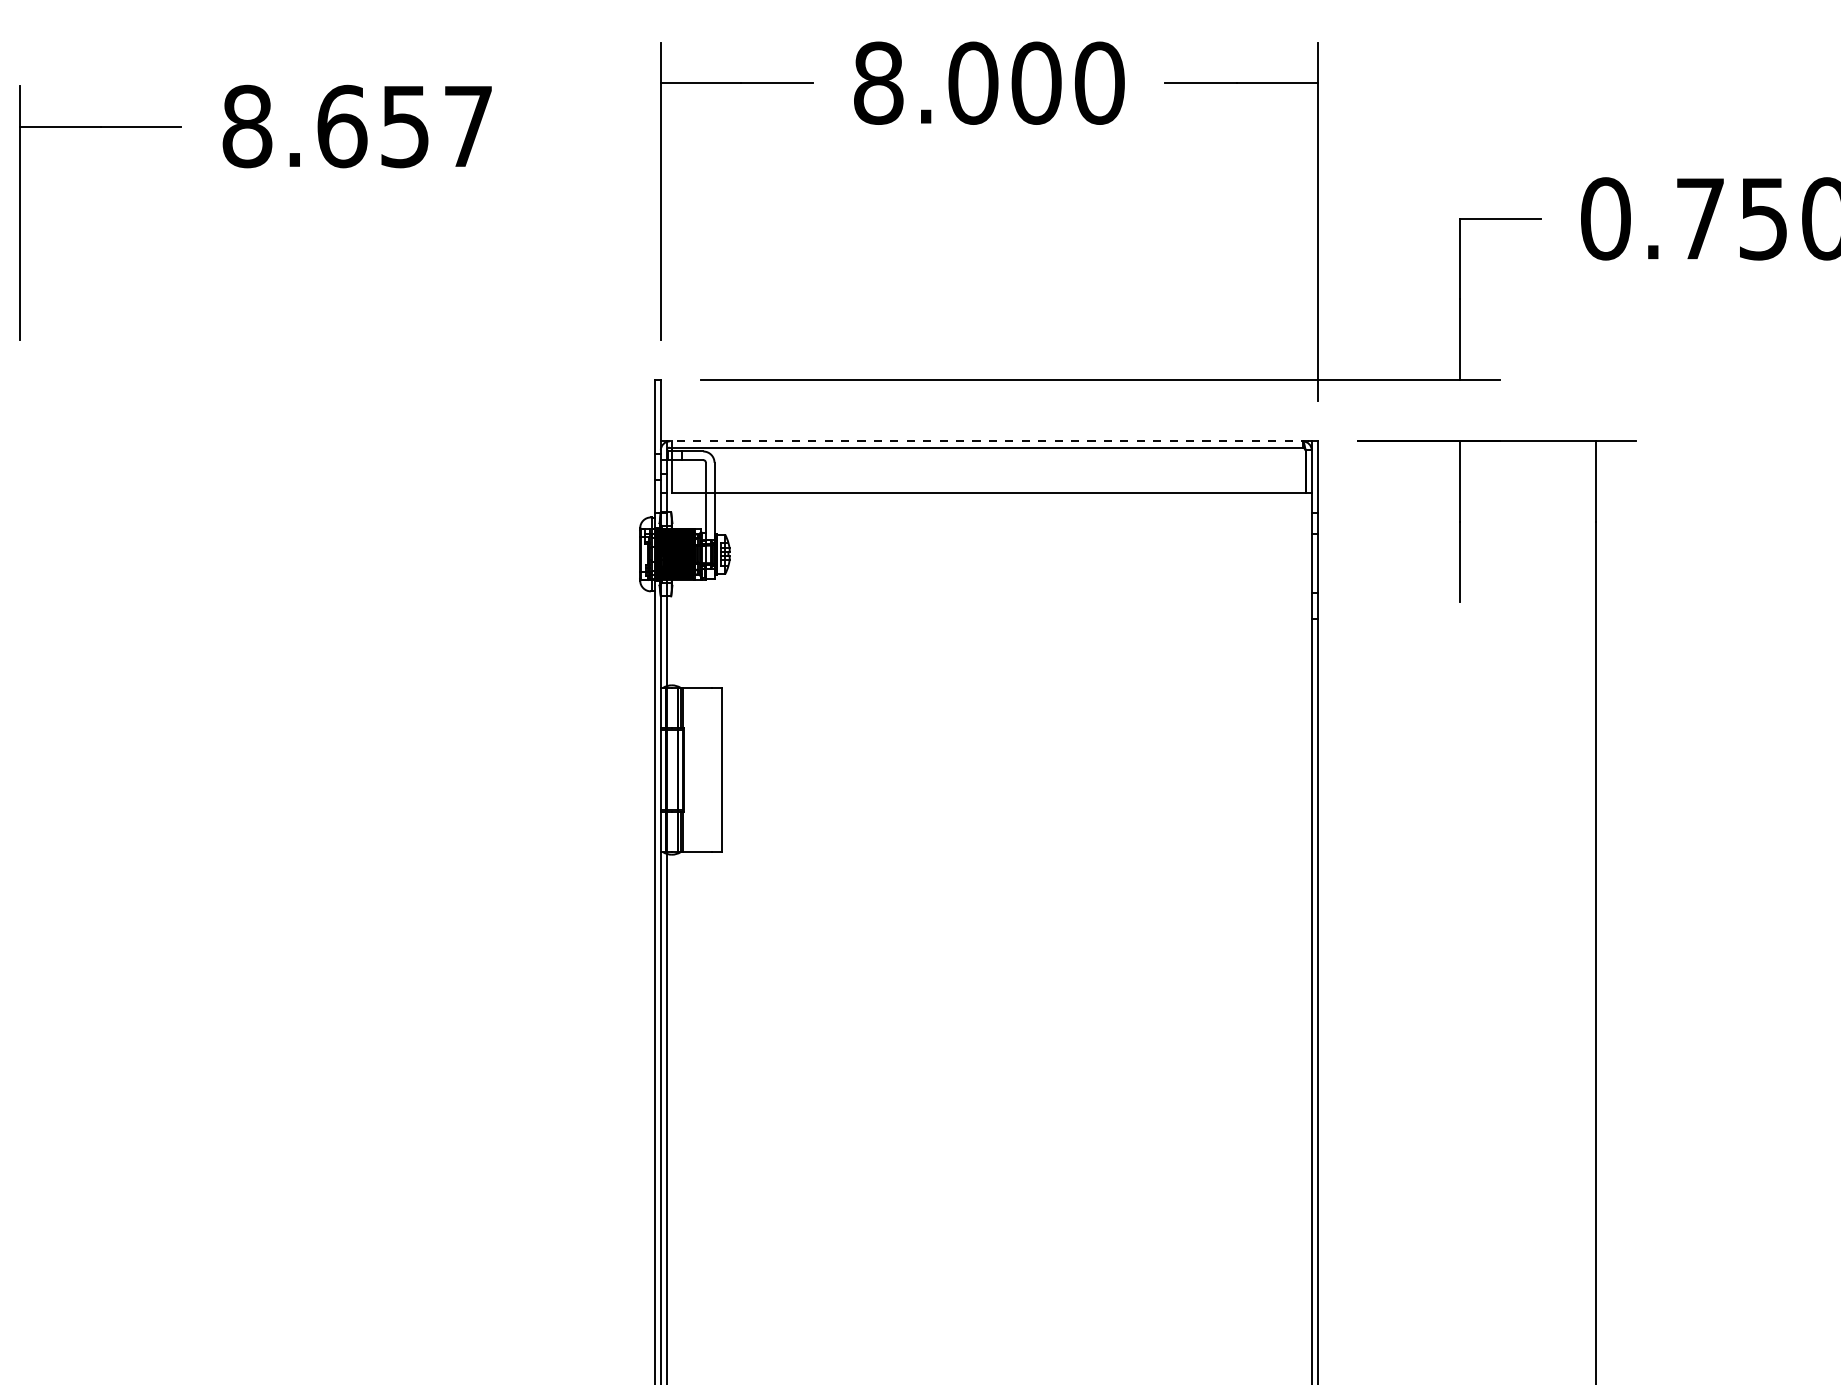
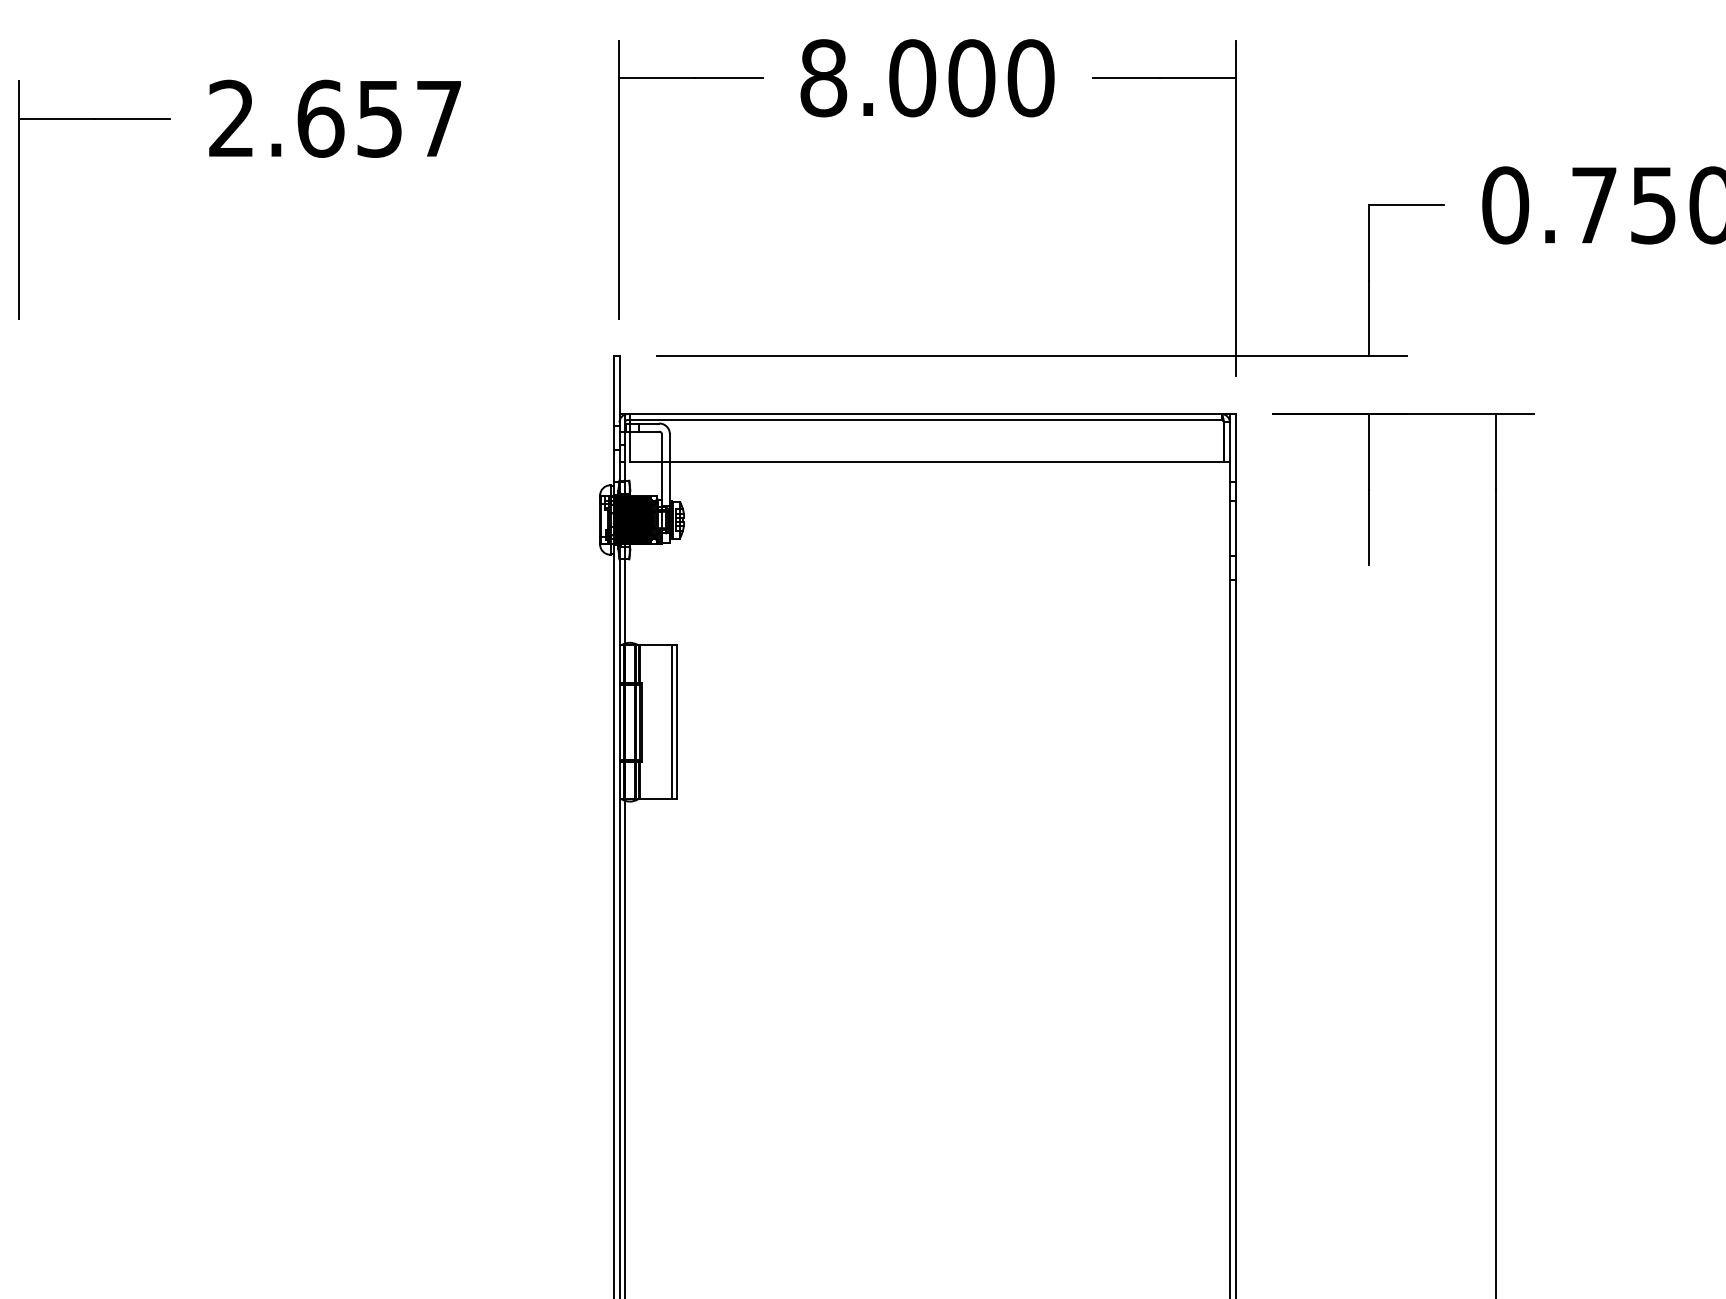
text: (247, 126) -> (231, 118), 8.657 -> 2.657
line: (989, 441) -> (927, 414), dashed -> solid
line: (717, 770) -> (672, 722), added

